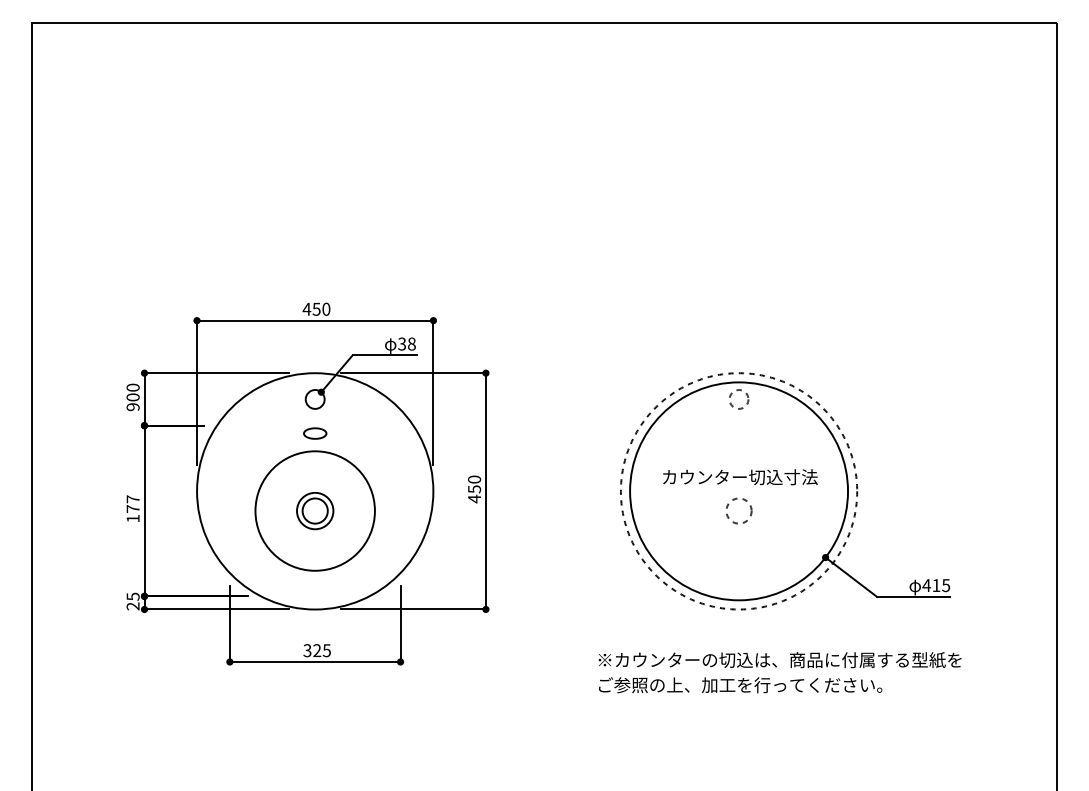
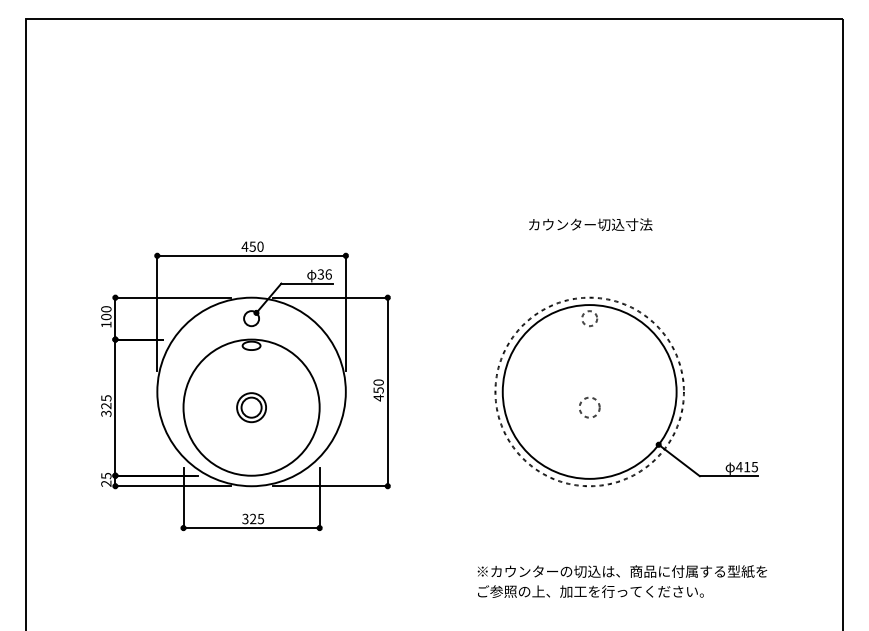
text: (411, 344) -> (328, 274), 38 -> 36
text: (133, 406) -> (106, 324), 900 -> 100
text: (740, 476) -> (590, 224), moved
text: (133, 508) -> (106, 405), 177 -> 325
circle: (315, 510) -> (251, 407), size x1.43
text: (780, 672) -> (622, 581), moved

